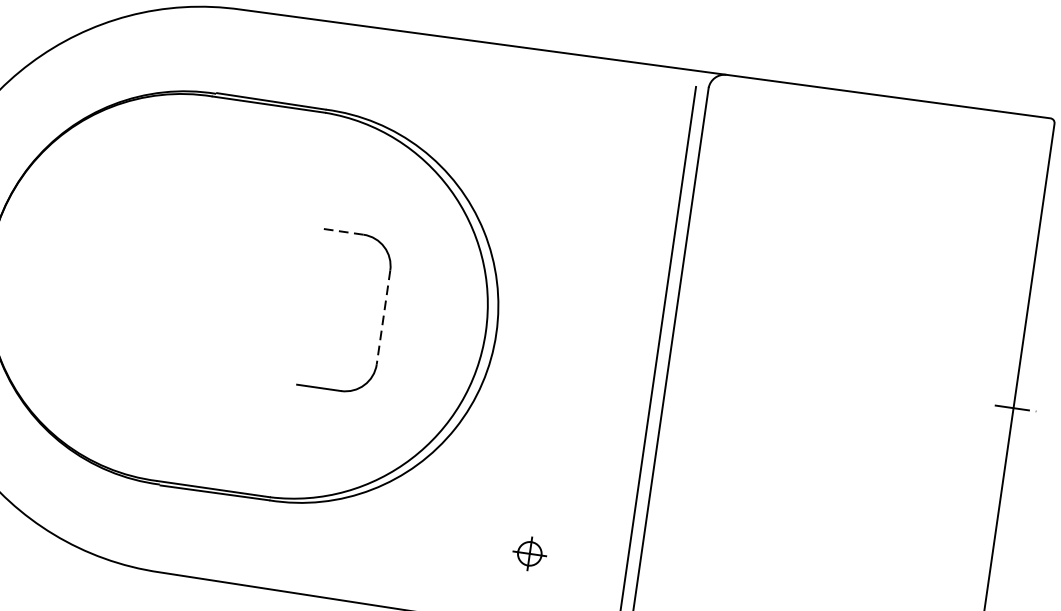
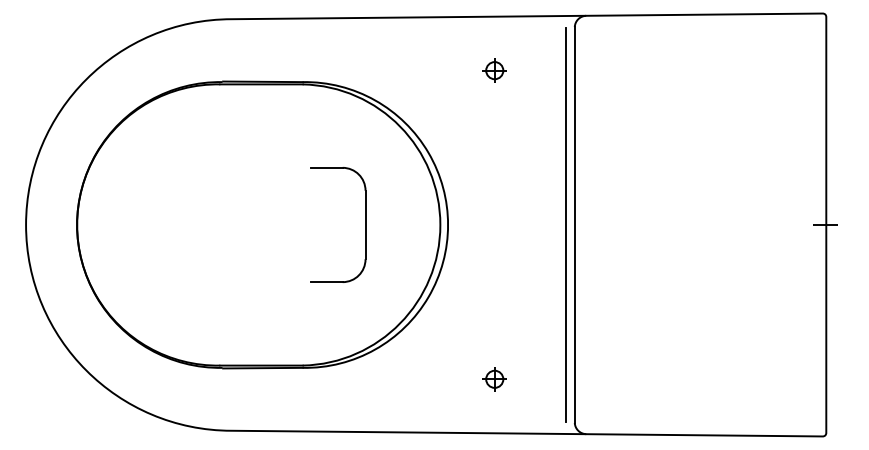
part: (590, 131) -> (494, 70), added
line: (341, 231) -> (326, 167), dashed -> solid
line: (383, 318) -> (365, 225), dashed -> solid

